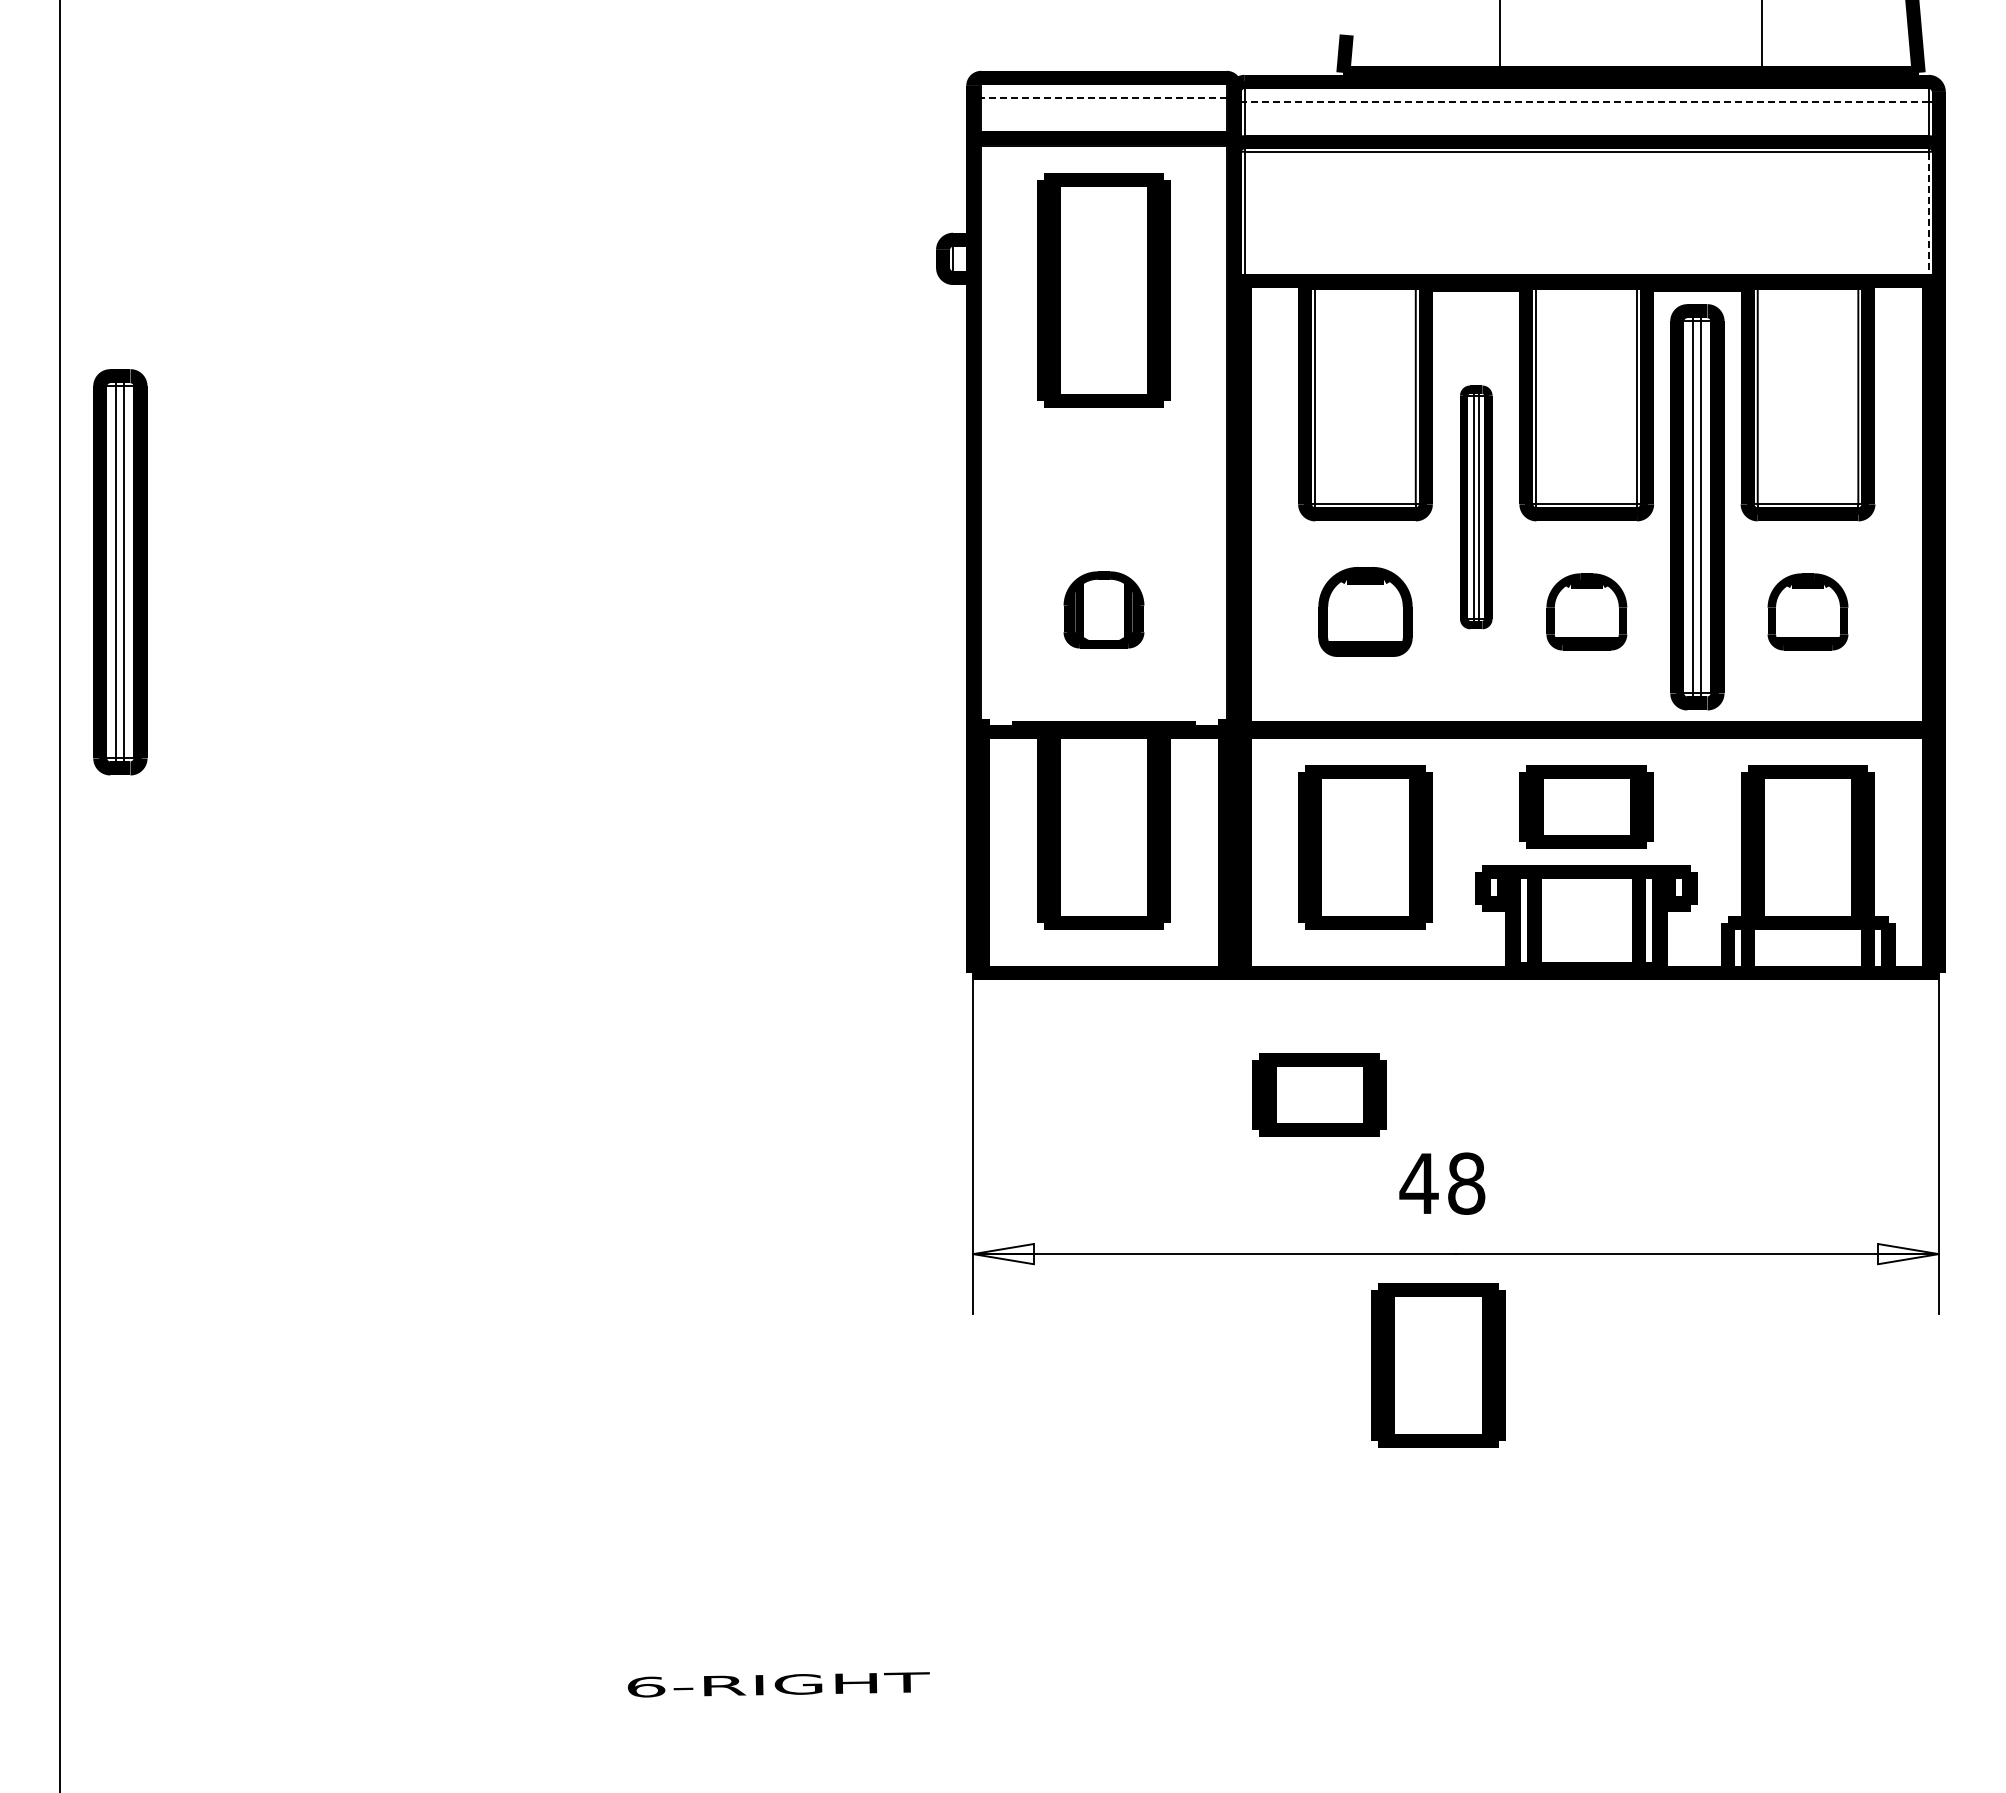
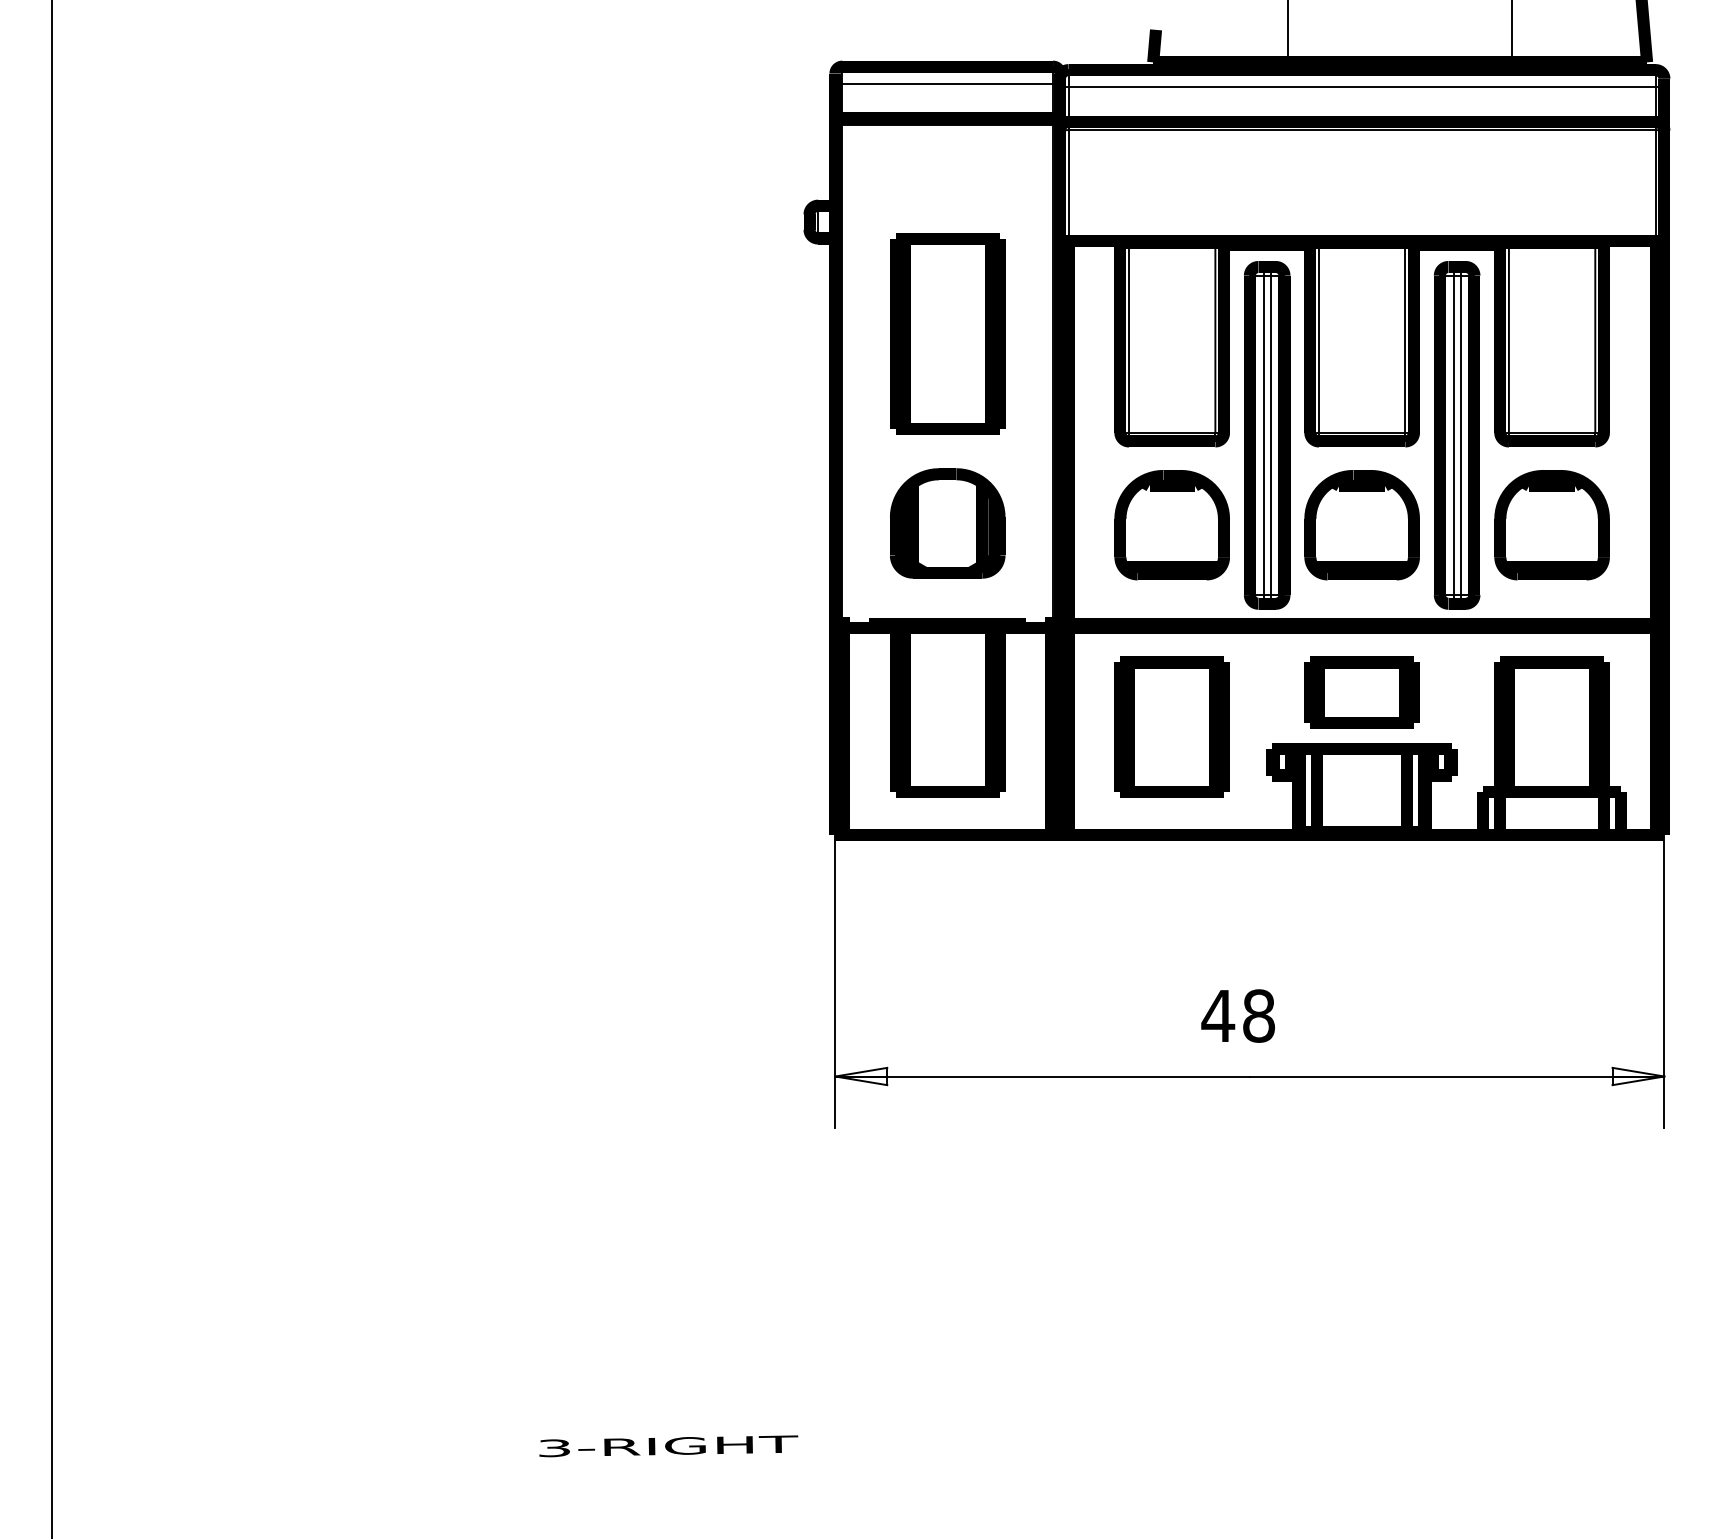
line: (1104, 97) -> (948, 83), dashed -> solid
line: (1586, 102) -> (1361, 87), dashed -> solid
line: (1928, 216) -> (1655, 185), dashed -> solid
part: (1103, 290) -> (947, 334), moved
part: (1476, 507) -> (1267, 435), size x1.67
part: (120, 572) -> (103, 491), removed
part: (1103, 609) -> (947, 523), size x1.67
part: (1365, 611) -> (1172, 524), size x1.43
part: (1586, 611) -> (1361, 524), size x1.67
part: (1807, 611) -> (1551, 524), size x1.67
part: (1319, 1094) -> (1132, 939), removed
part: (1438, 1365) -> (1234, 1172), removed
text: (646, 1686) -> (554, 1447), 6-RIGHT -> 3-RIGHT

